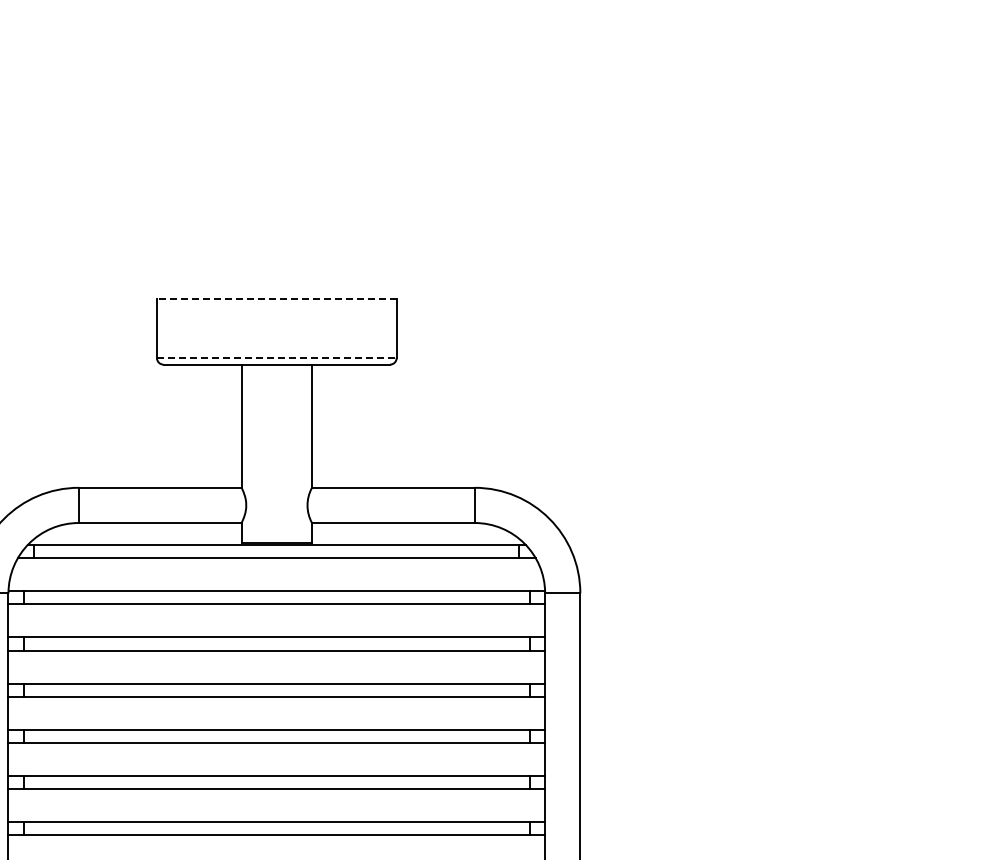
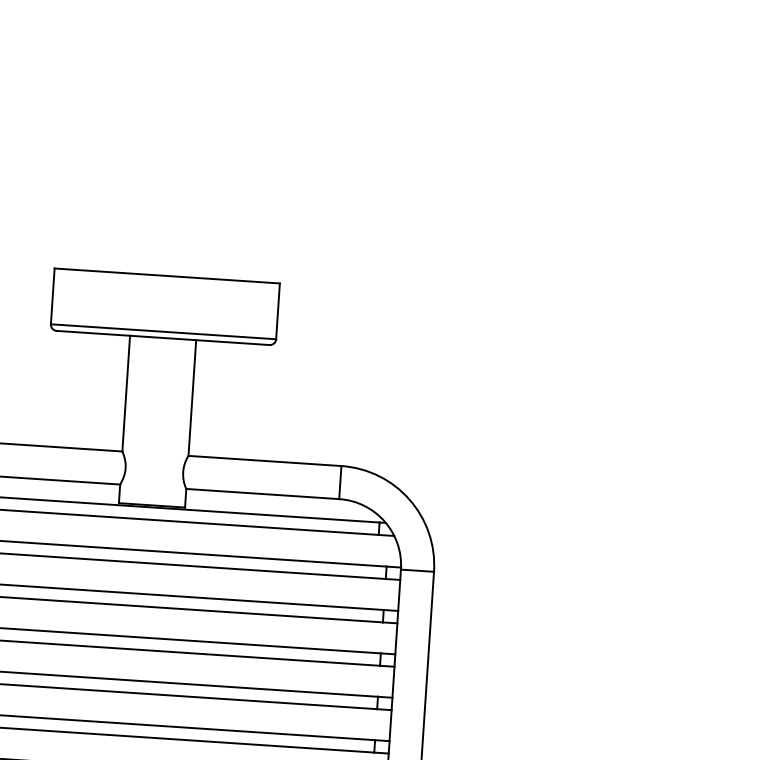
line: (276, 298) -> (166, 275), dashed -> solid
line: (276, 358) -> (163, 332), dashed -> solid

